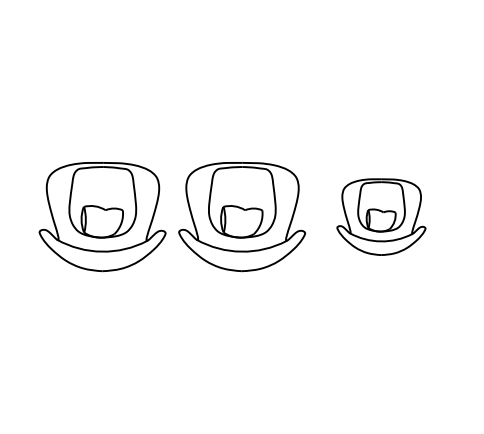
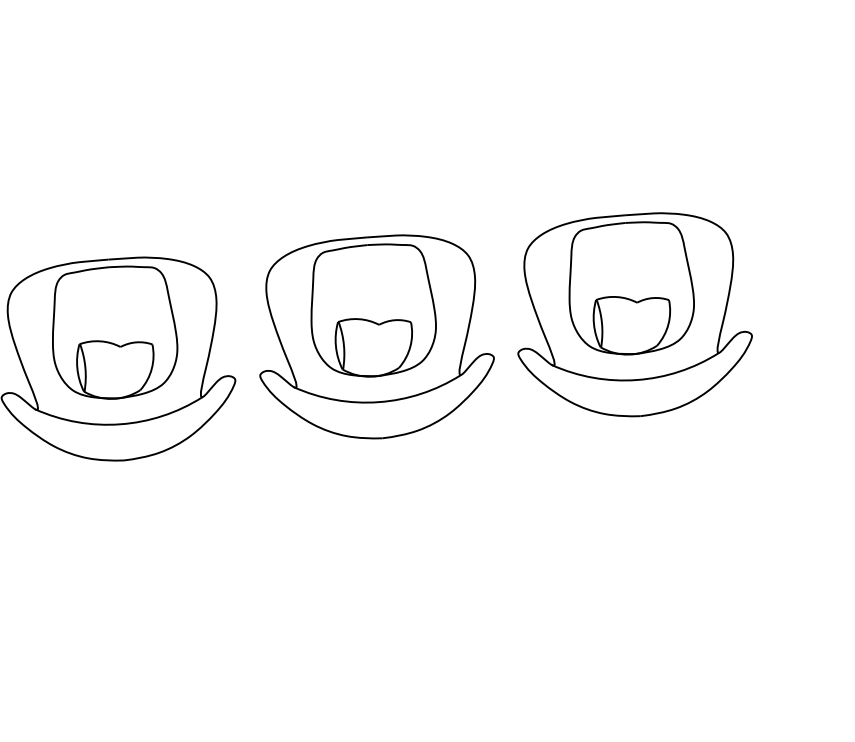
part: (381, 217) -> (632, 316), size x1.43

